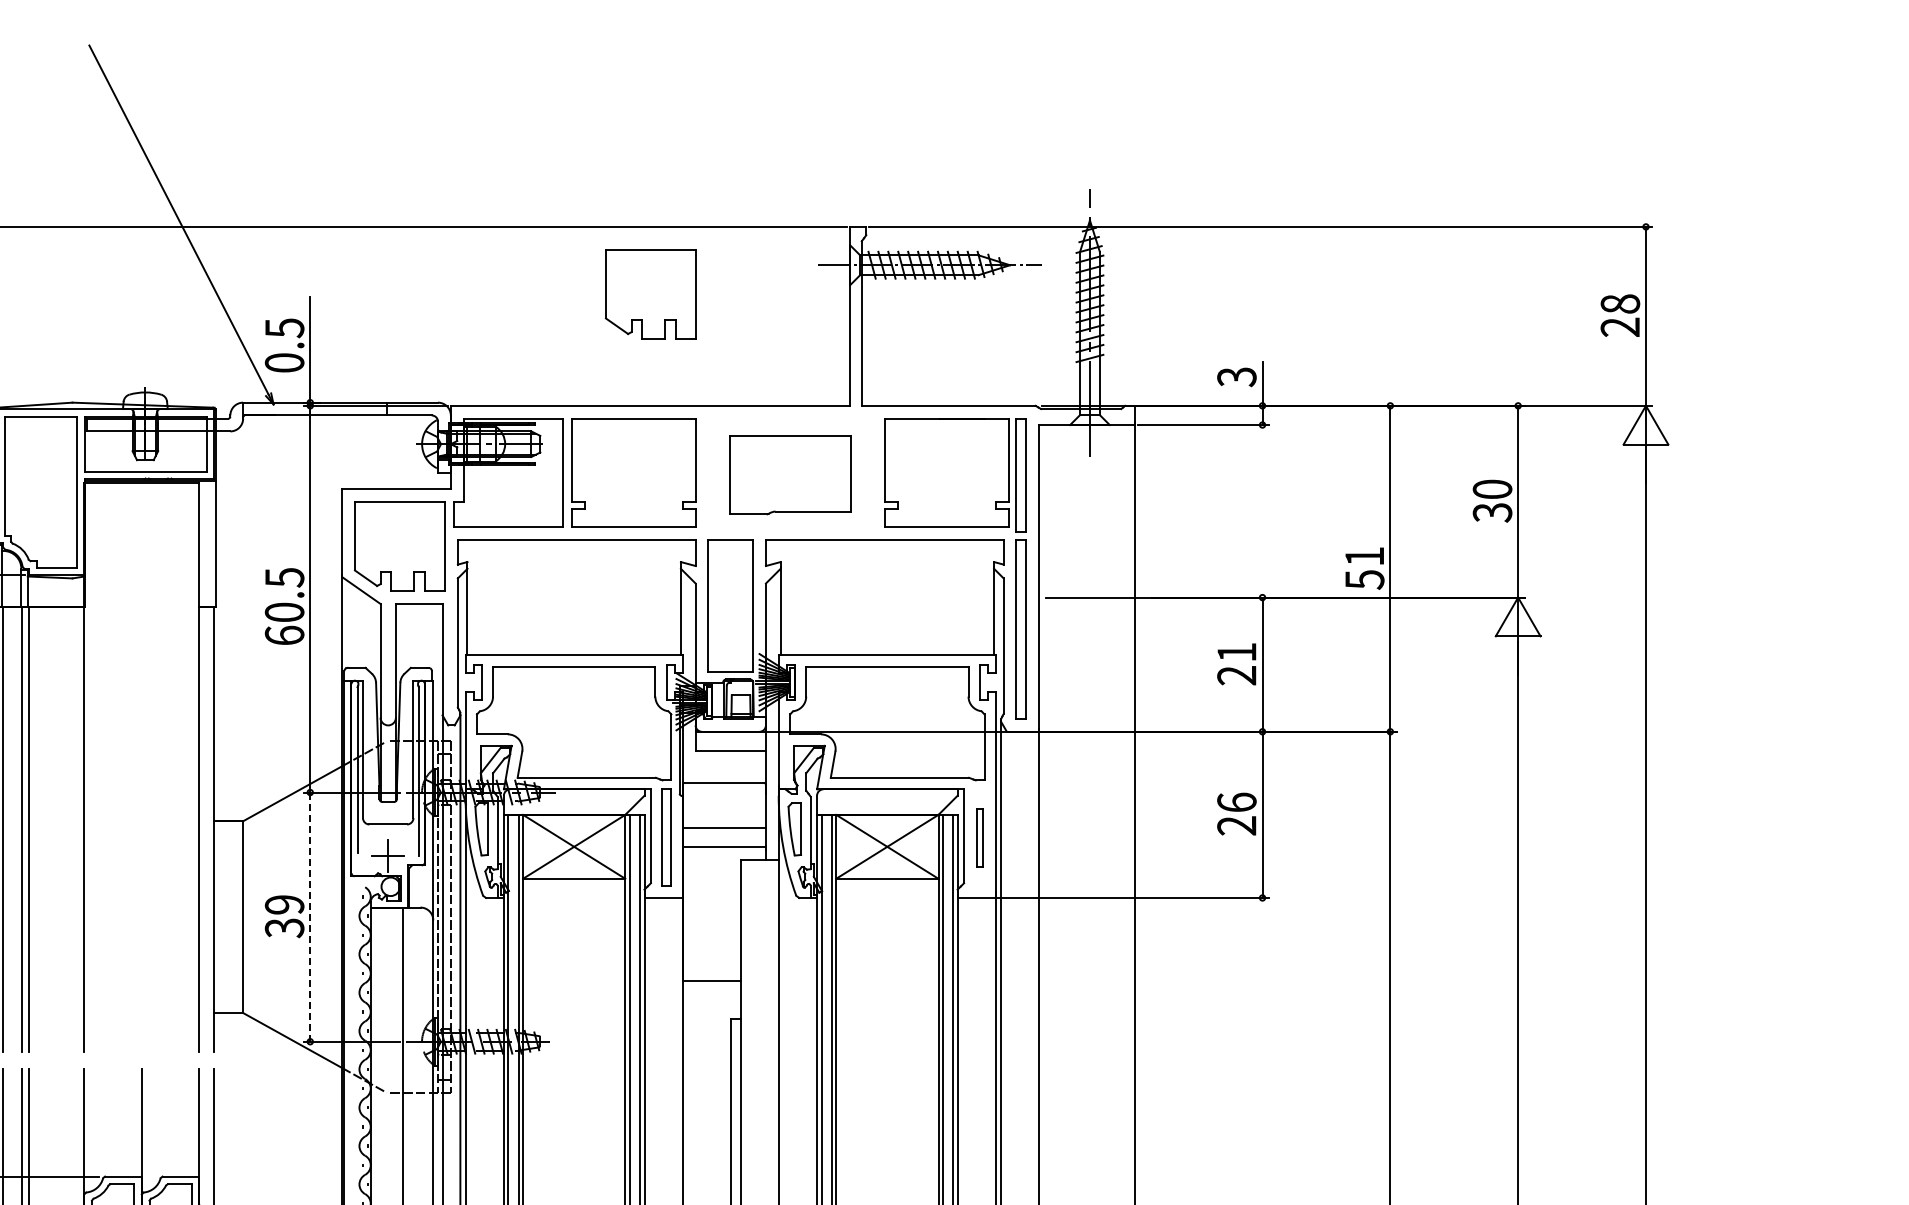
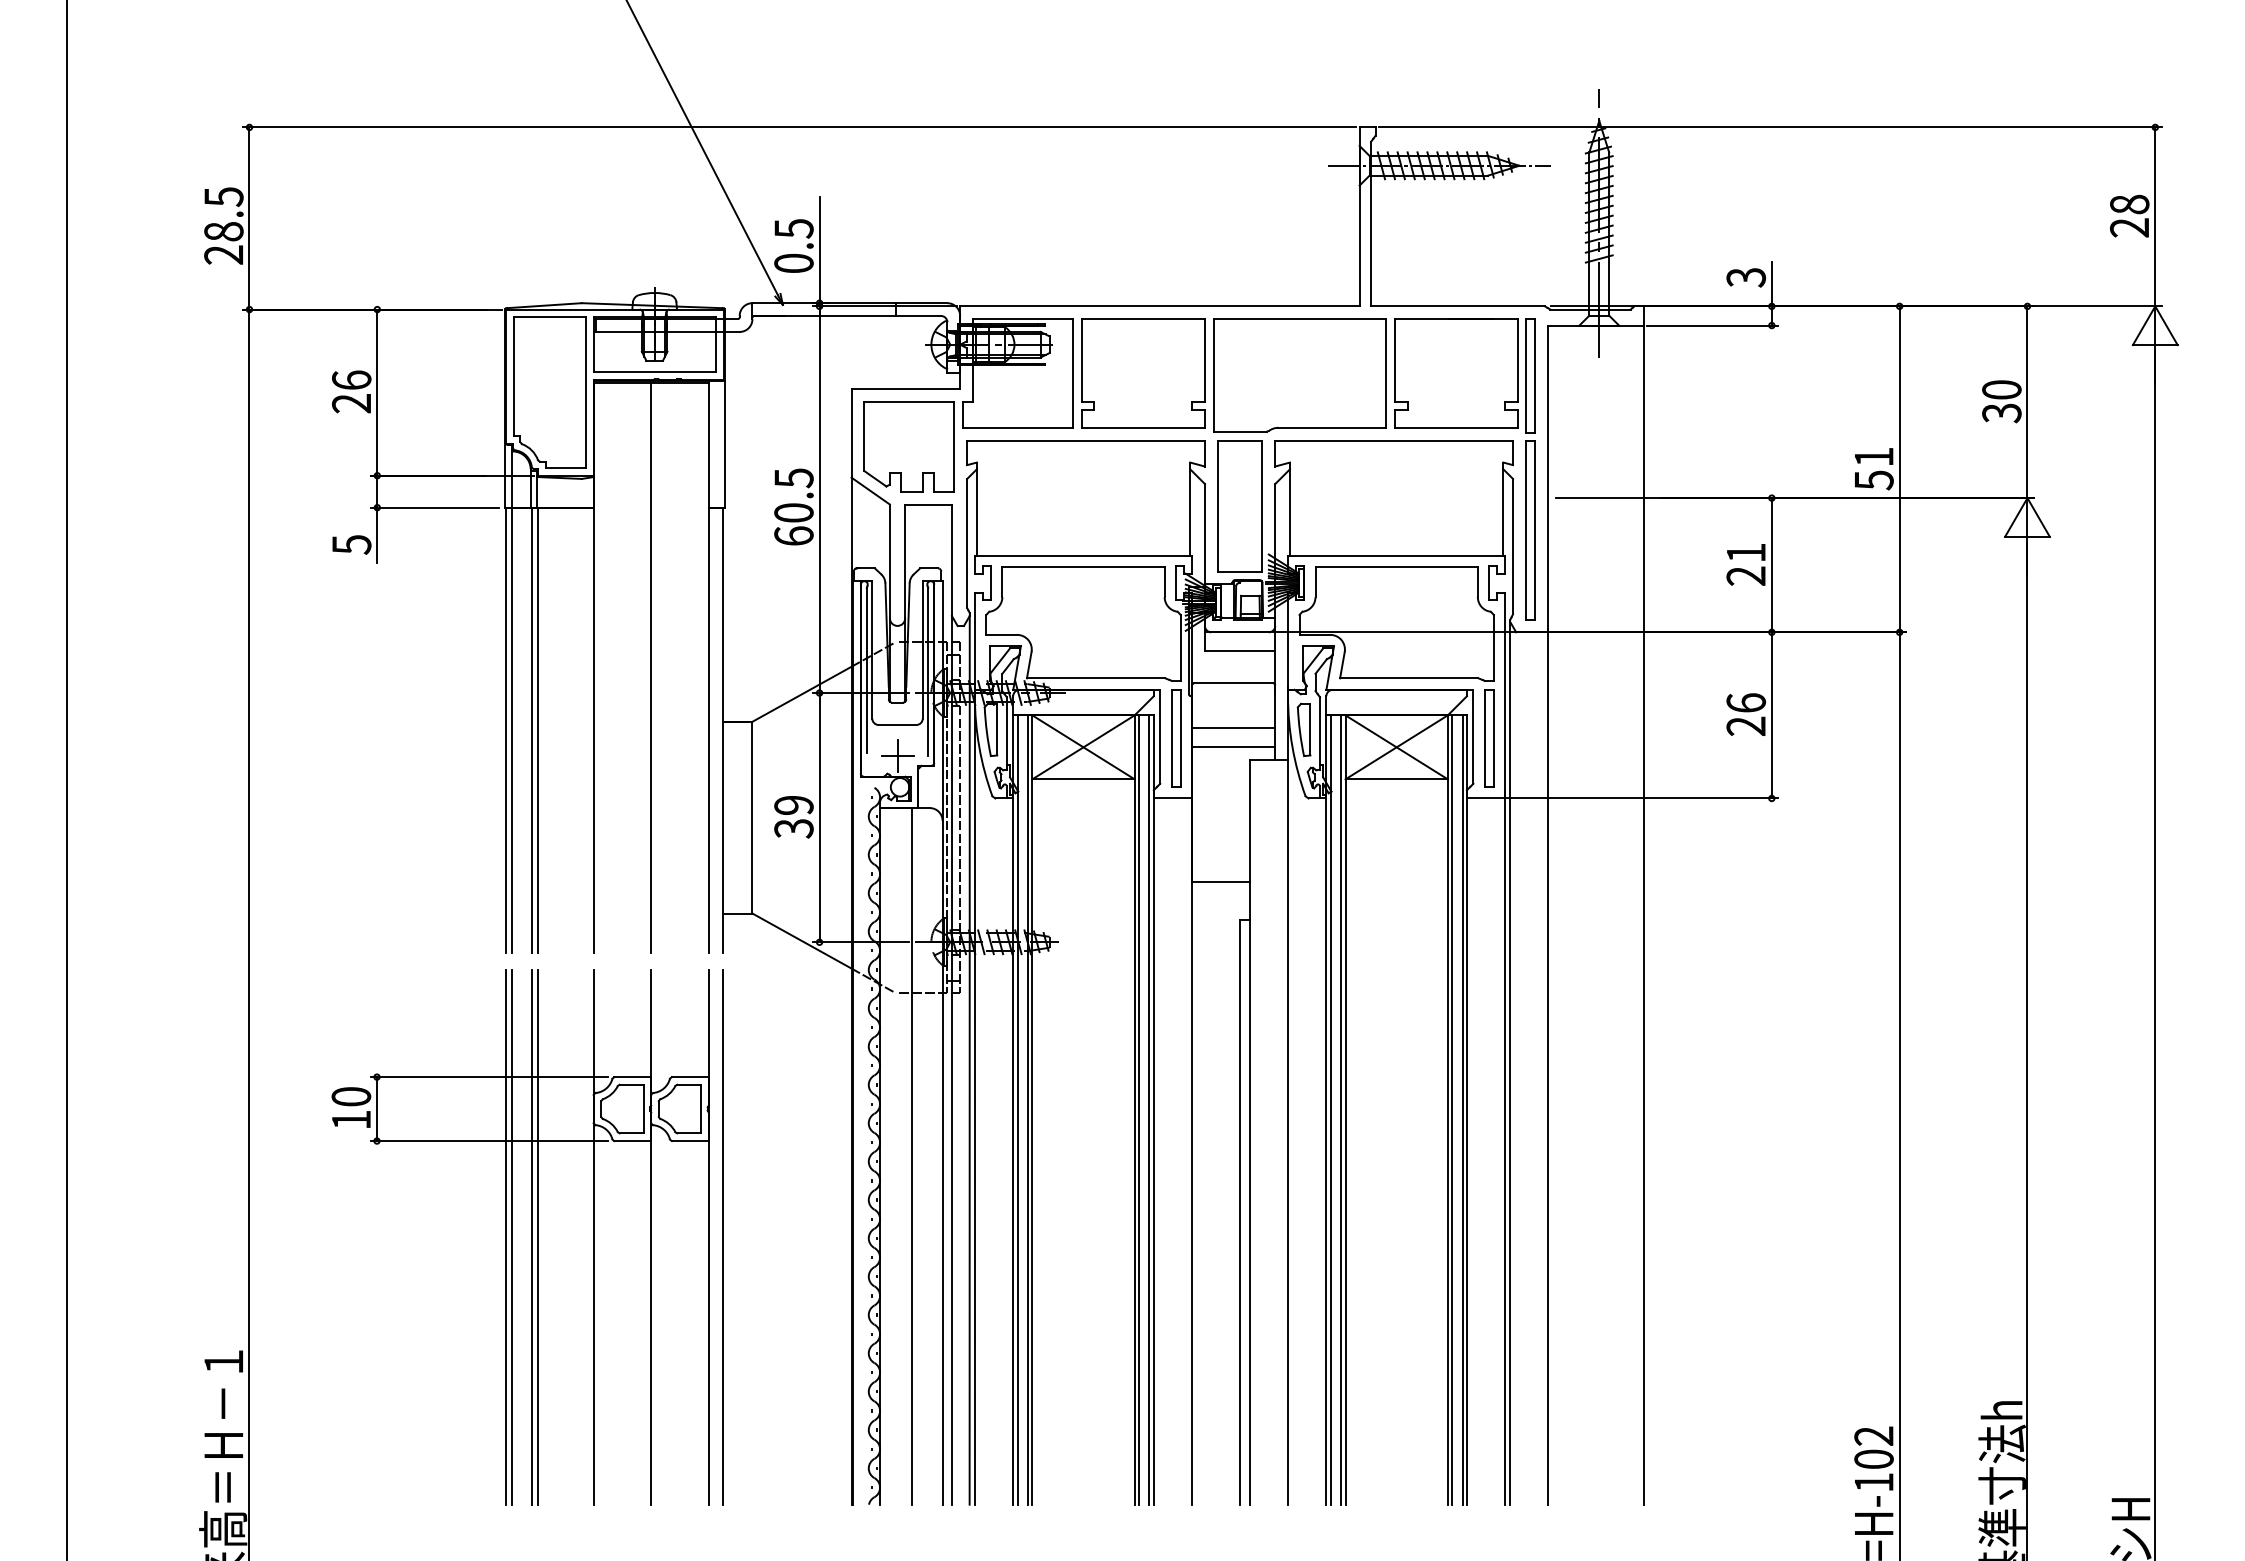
part: (650, 293) -> (1159, 194), removed
part: (790, 474) -> (1299, 375), size x1.43
line: (142, 766) -> (651, 667), added
part: (980, 837) -> (1489, 738), size x1.67
line: (310, 916) -> (819, 817), dashed -> solid

